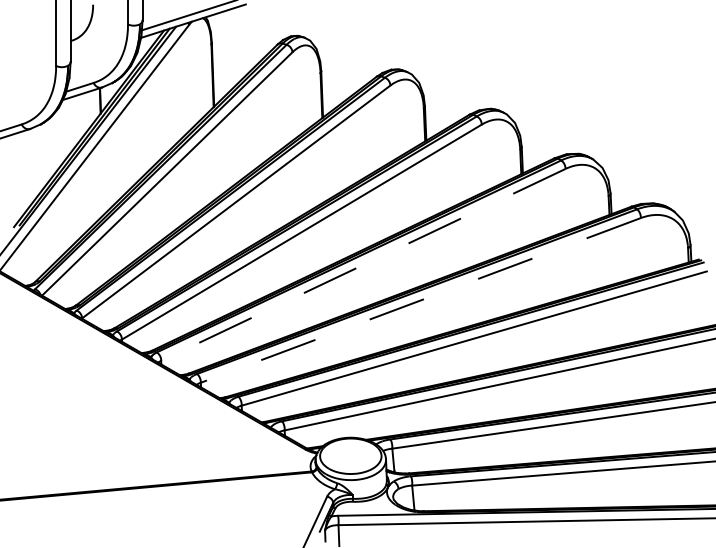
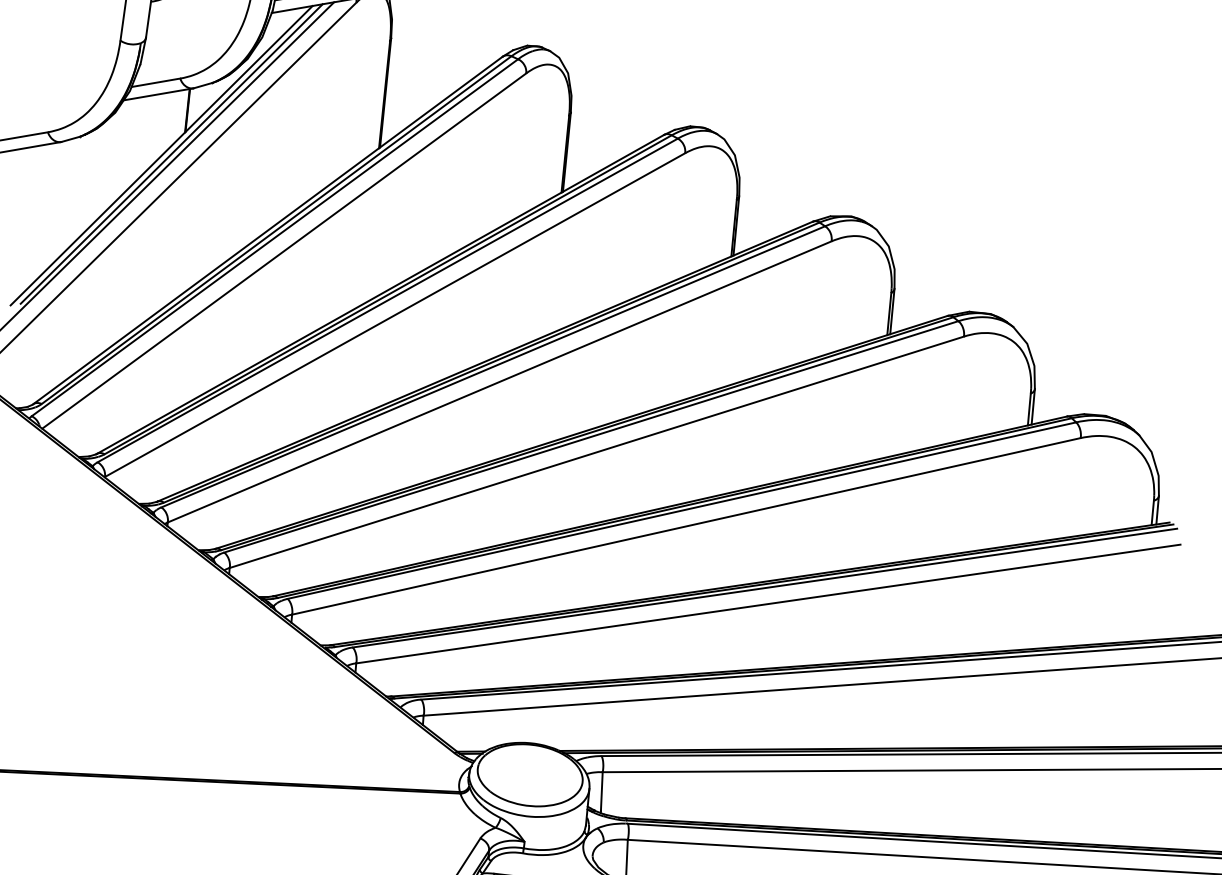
line: (363, 264) -> (597, 451), dashed -> solid
line: (420, 300) -> (685, 526), dashed -> solid

